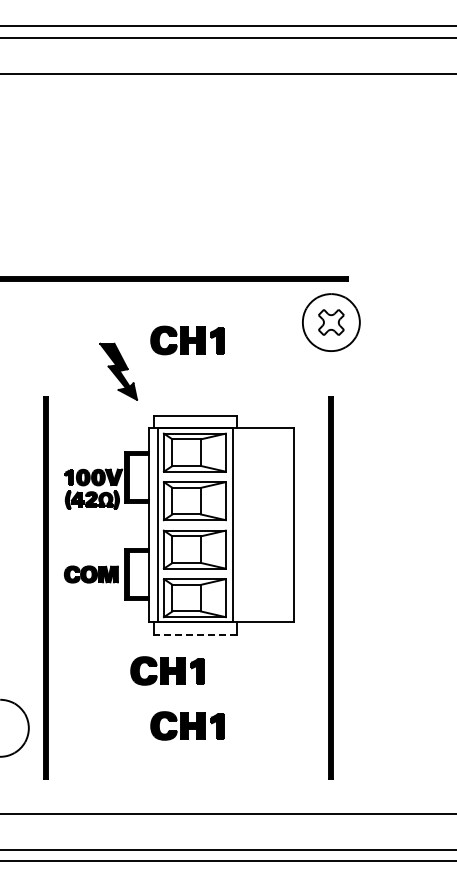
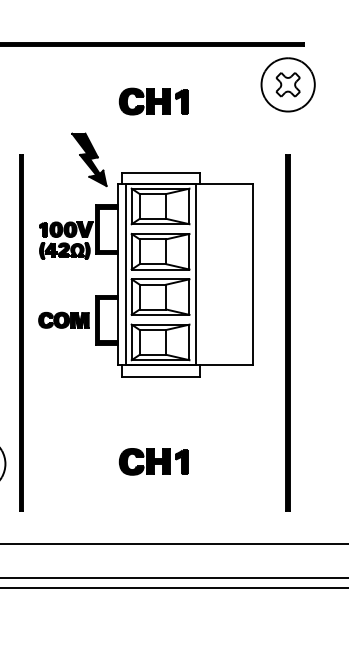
part: (118, 371) -> (89, 159), moved
line: (195, 634) -> (161, 376), dashed -> solid
part: (167, 670) -> (135, 410), removed

